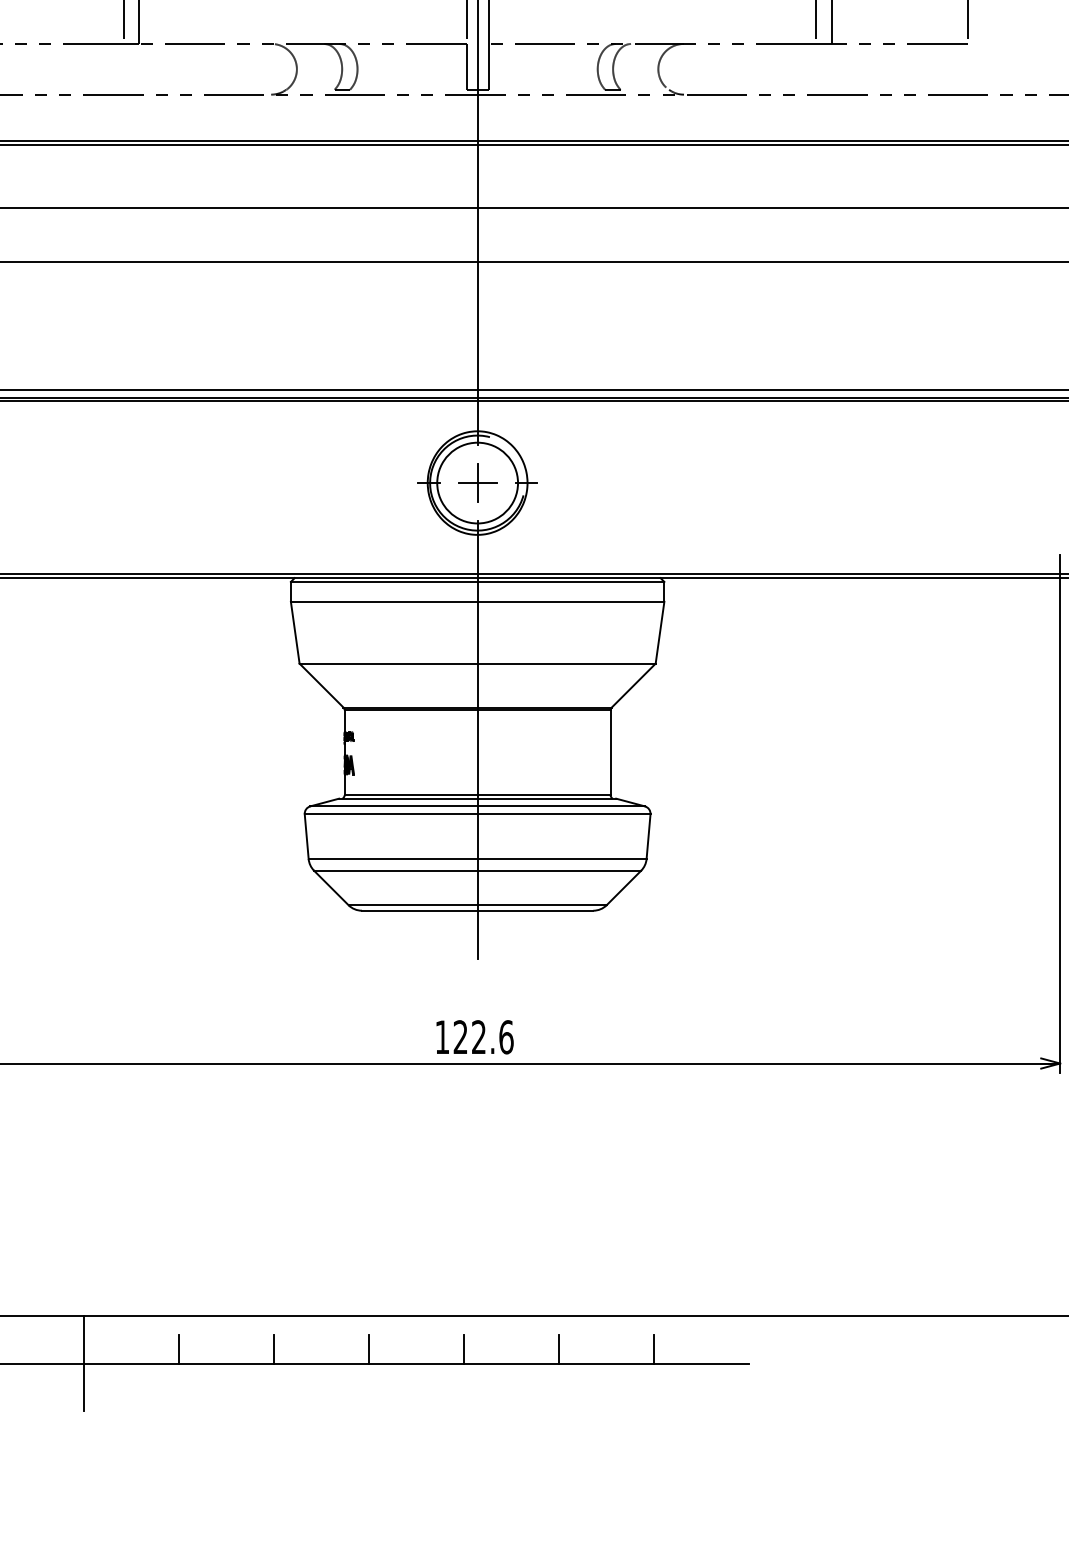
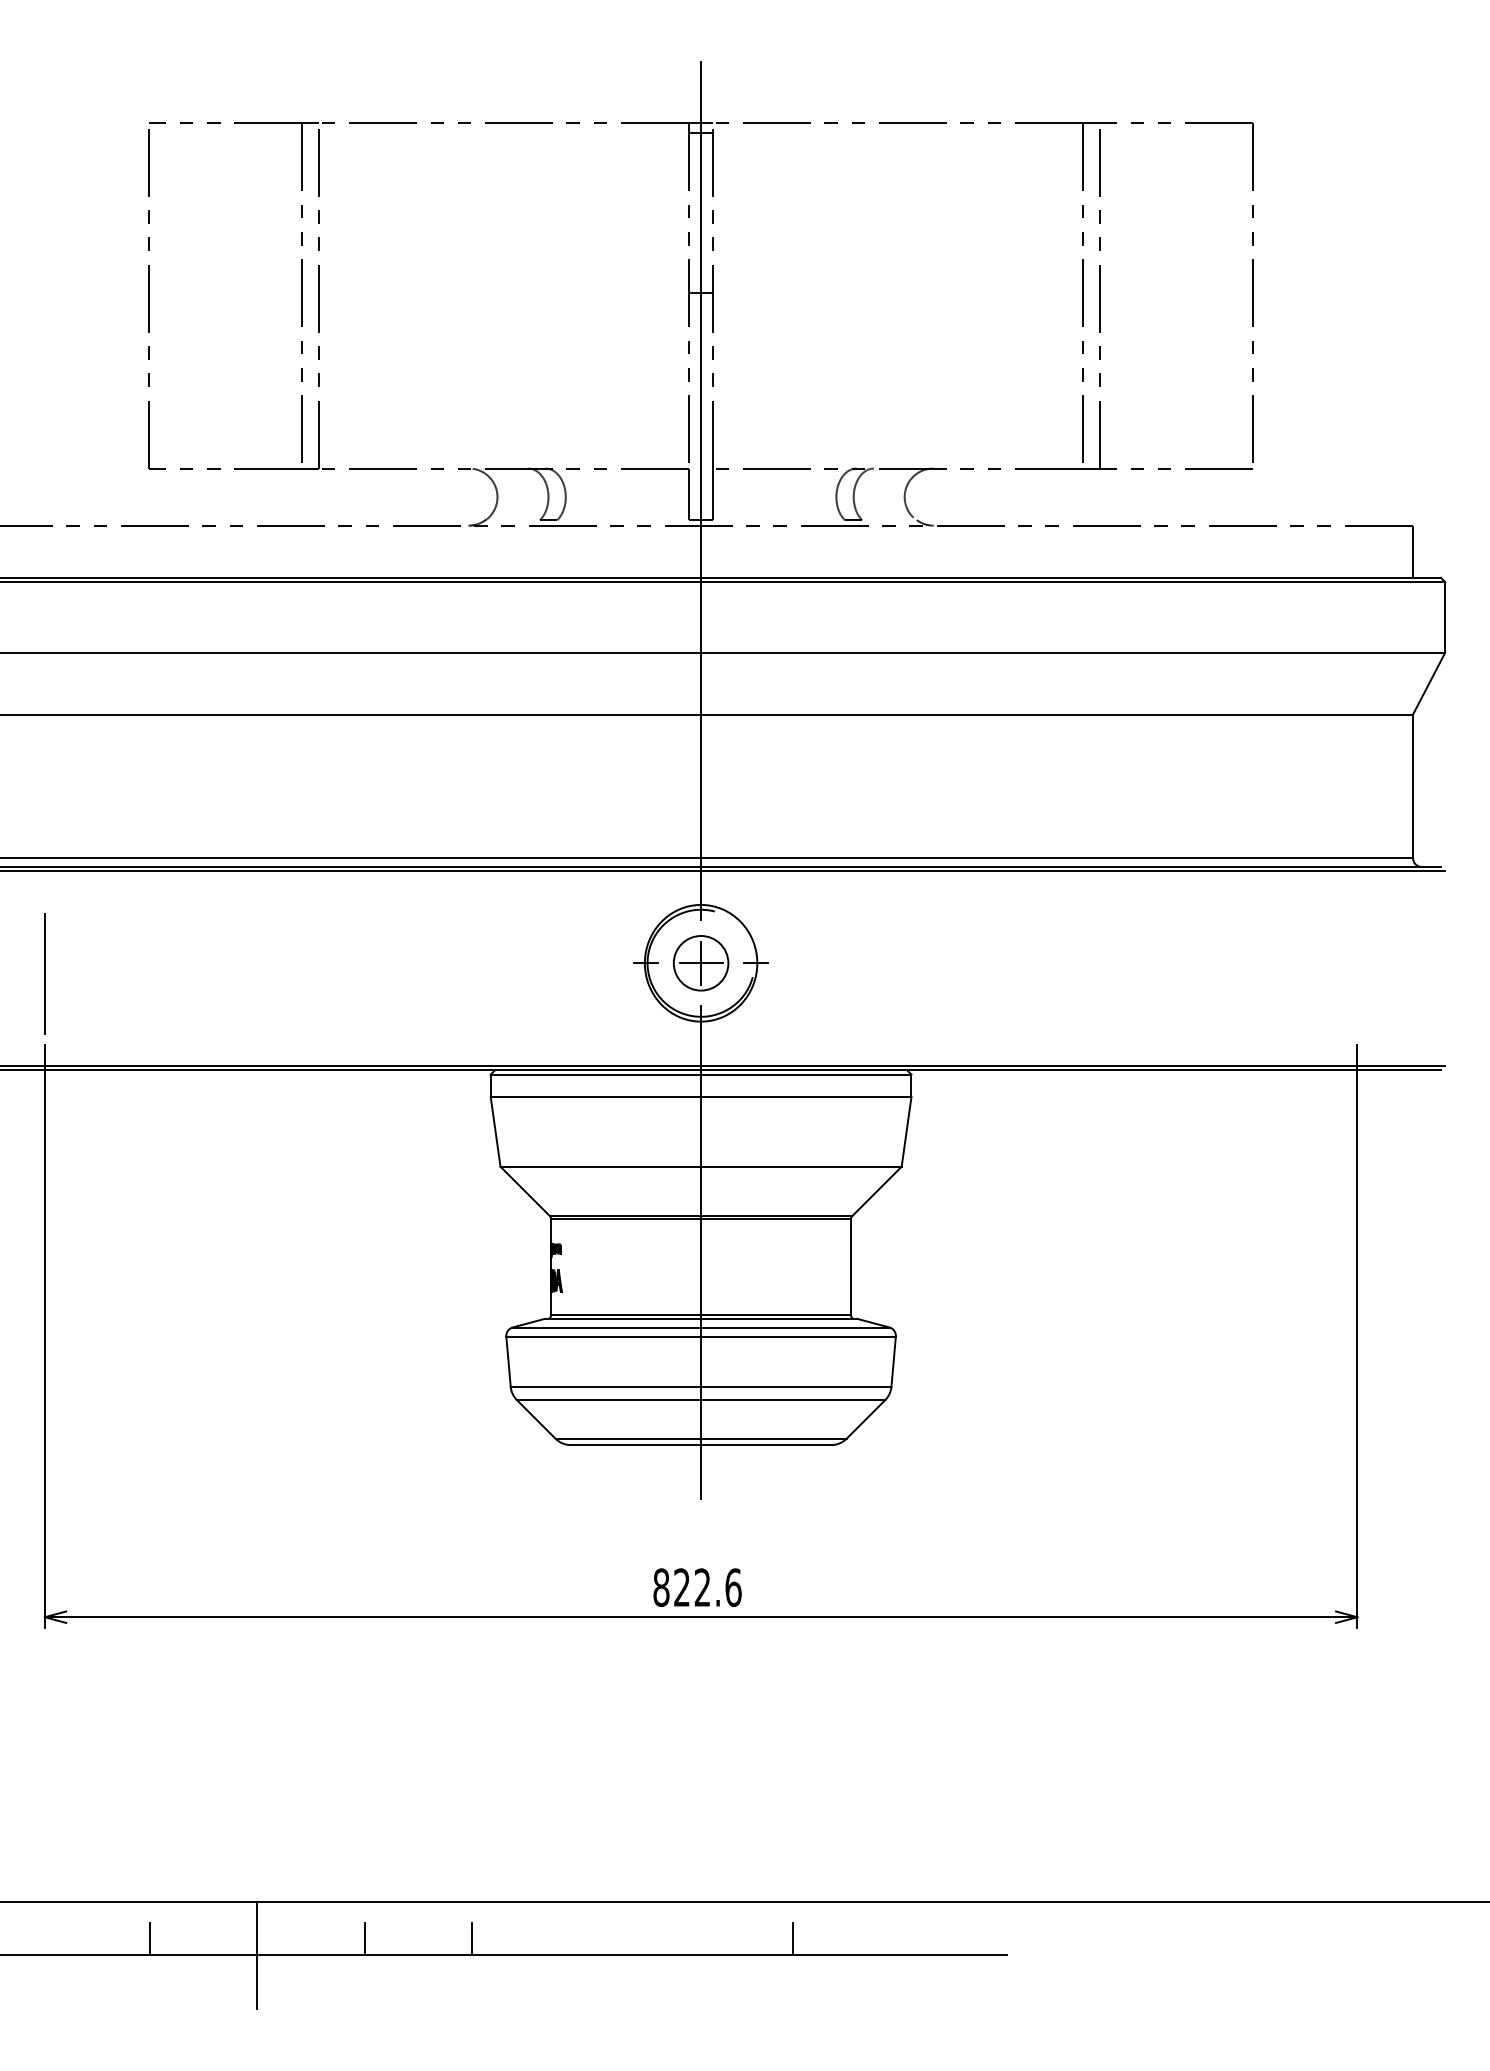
circle: (477, 482) -> (700, 962), size x0.6
text: (442, 1037) -> (661, 1587), 122.6 -> 822.6
line: (368, 1349) -> (578, 1939), removed
line: (463, 1349) -> (685, 1939), removed
line: (653, 1349) -> (899, 1939), removed

